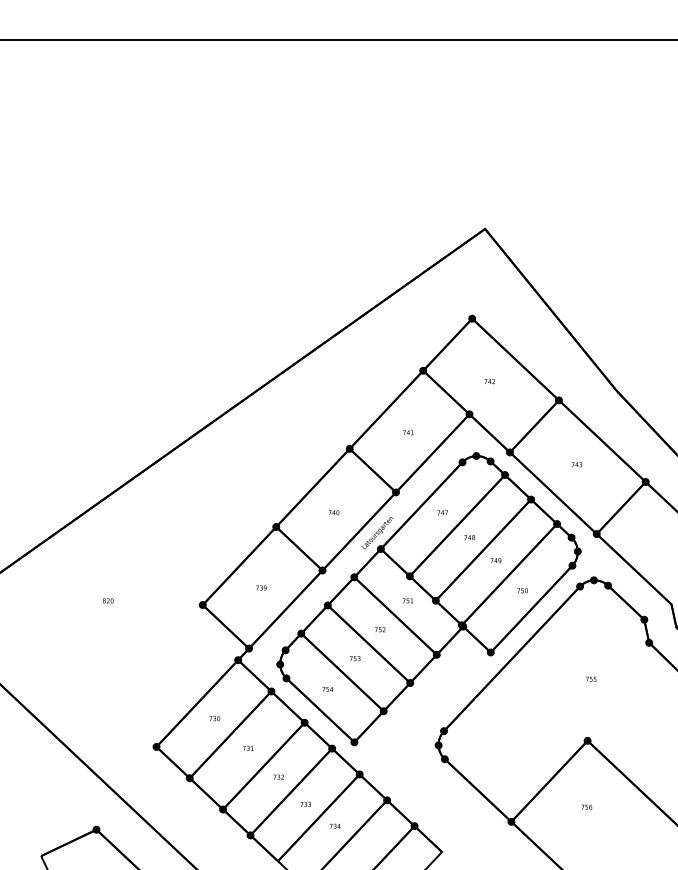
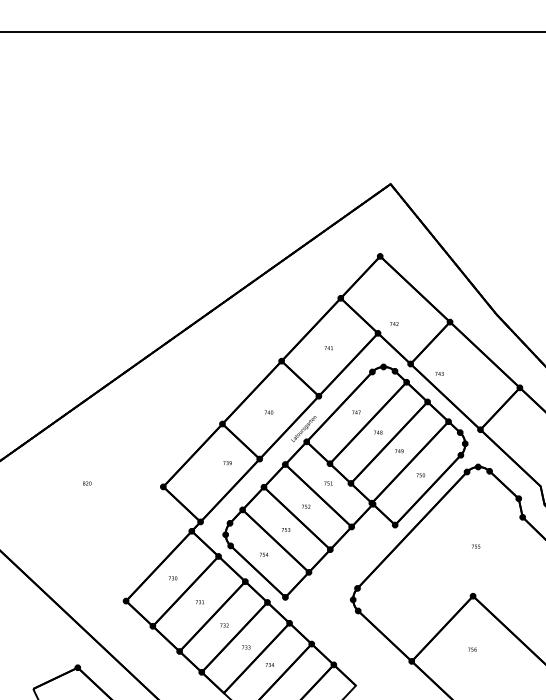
text: (489, 380) -> (394, 323), moved
text: (576, 464) -> (439, 373), moved
text: (261, 588) -> (227, 463), moved

